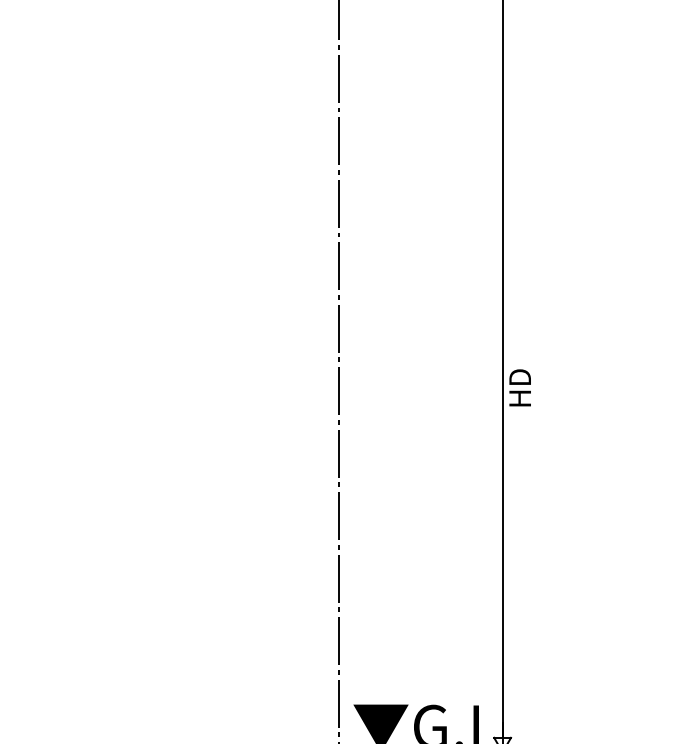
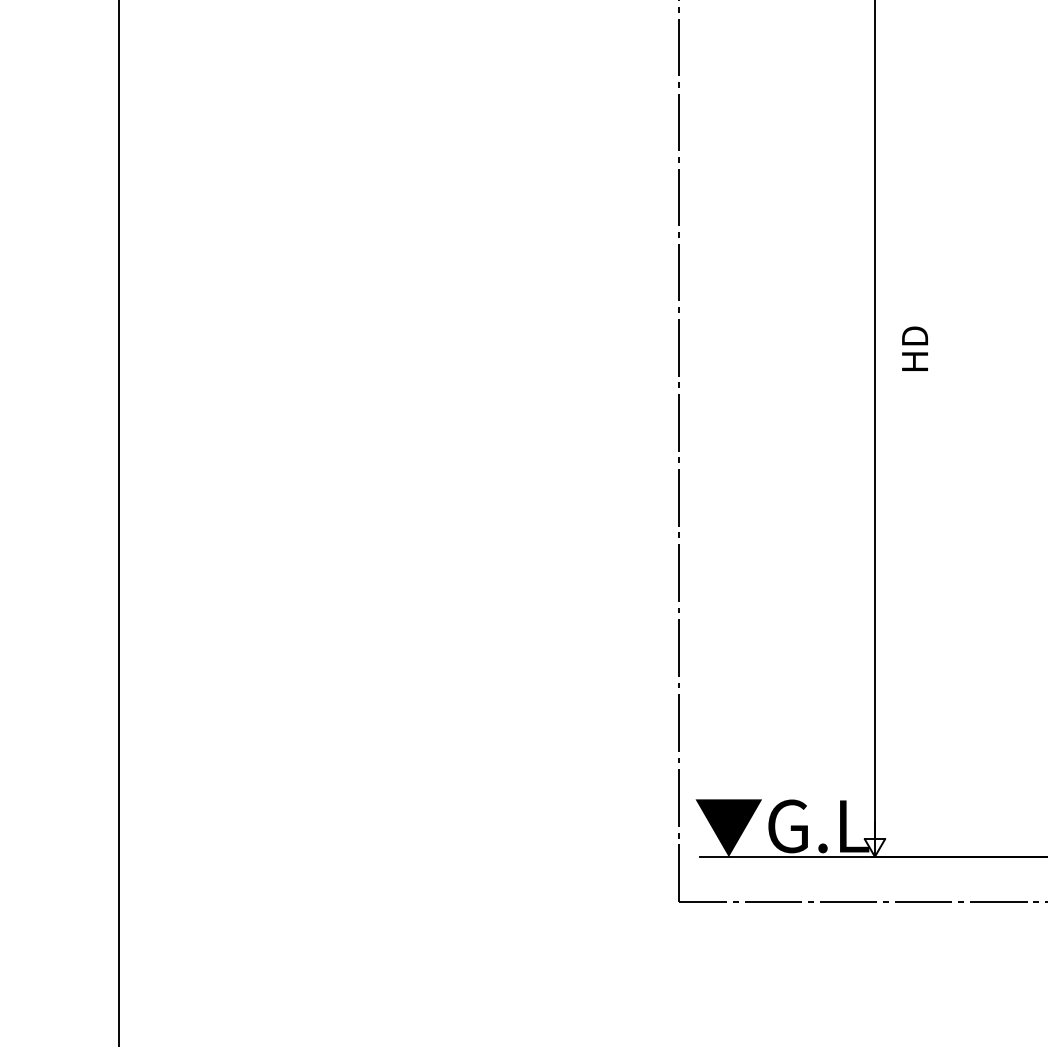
text: (519, 387) -> (914, 348), moved

